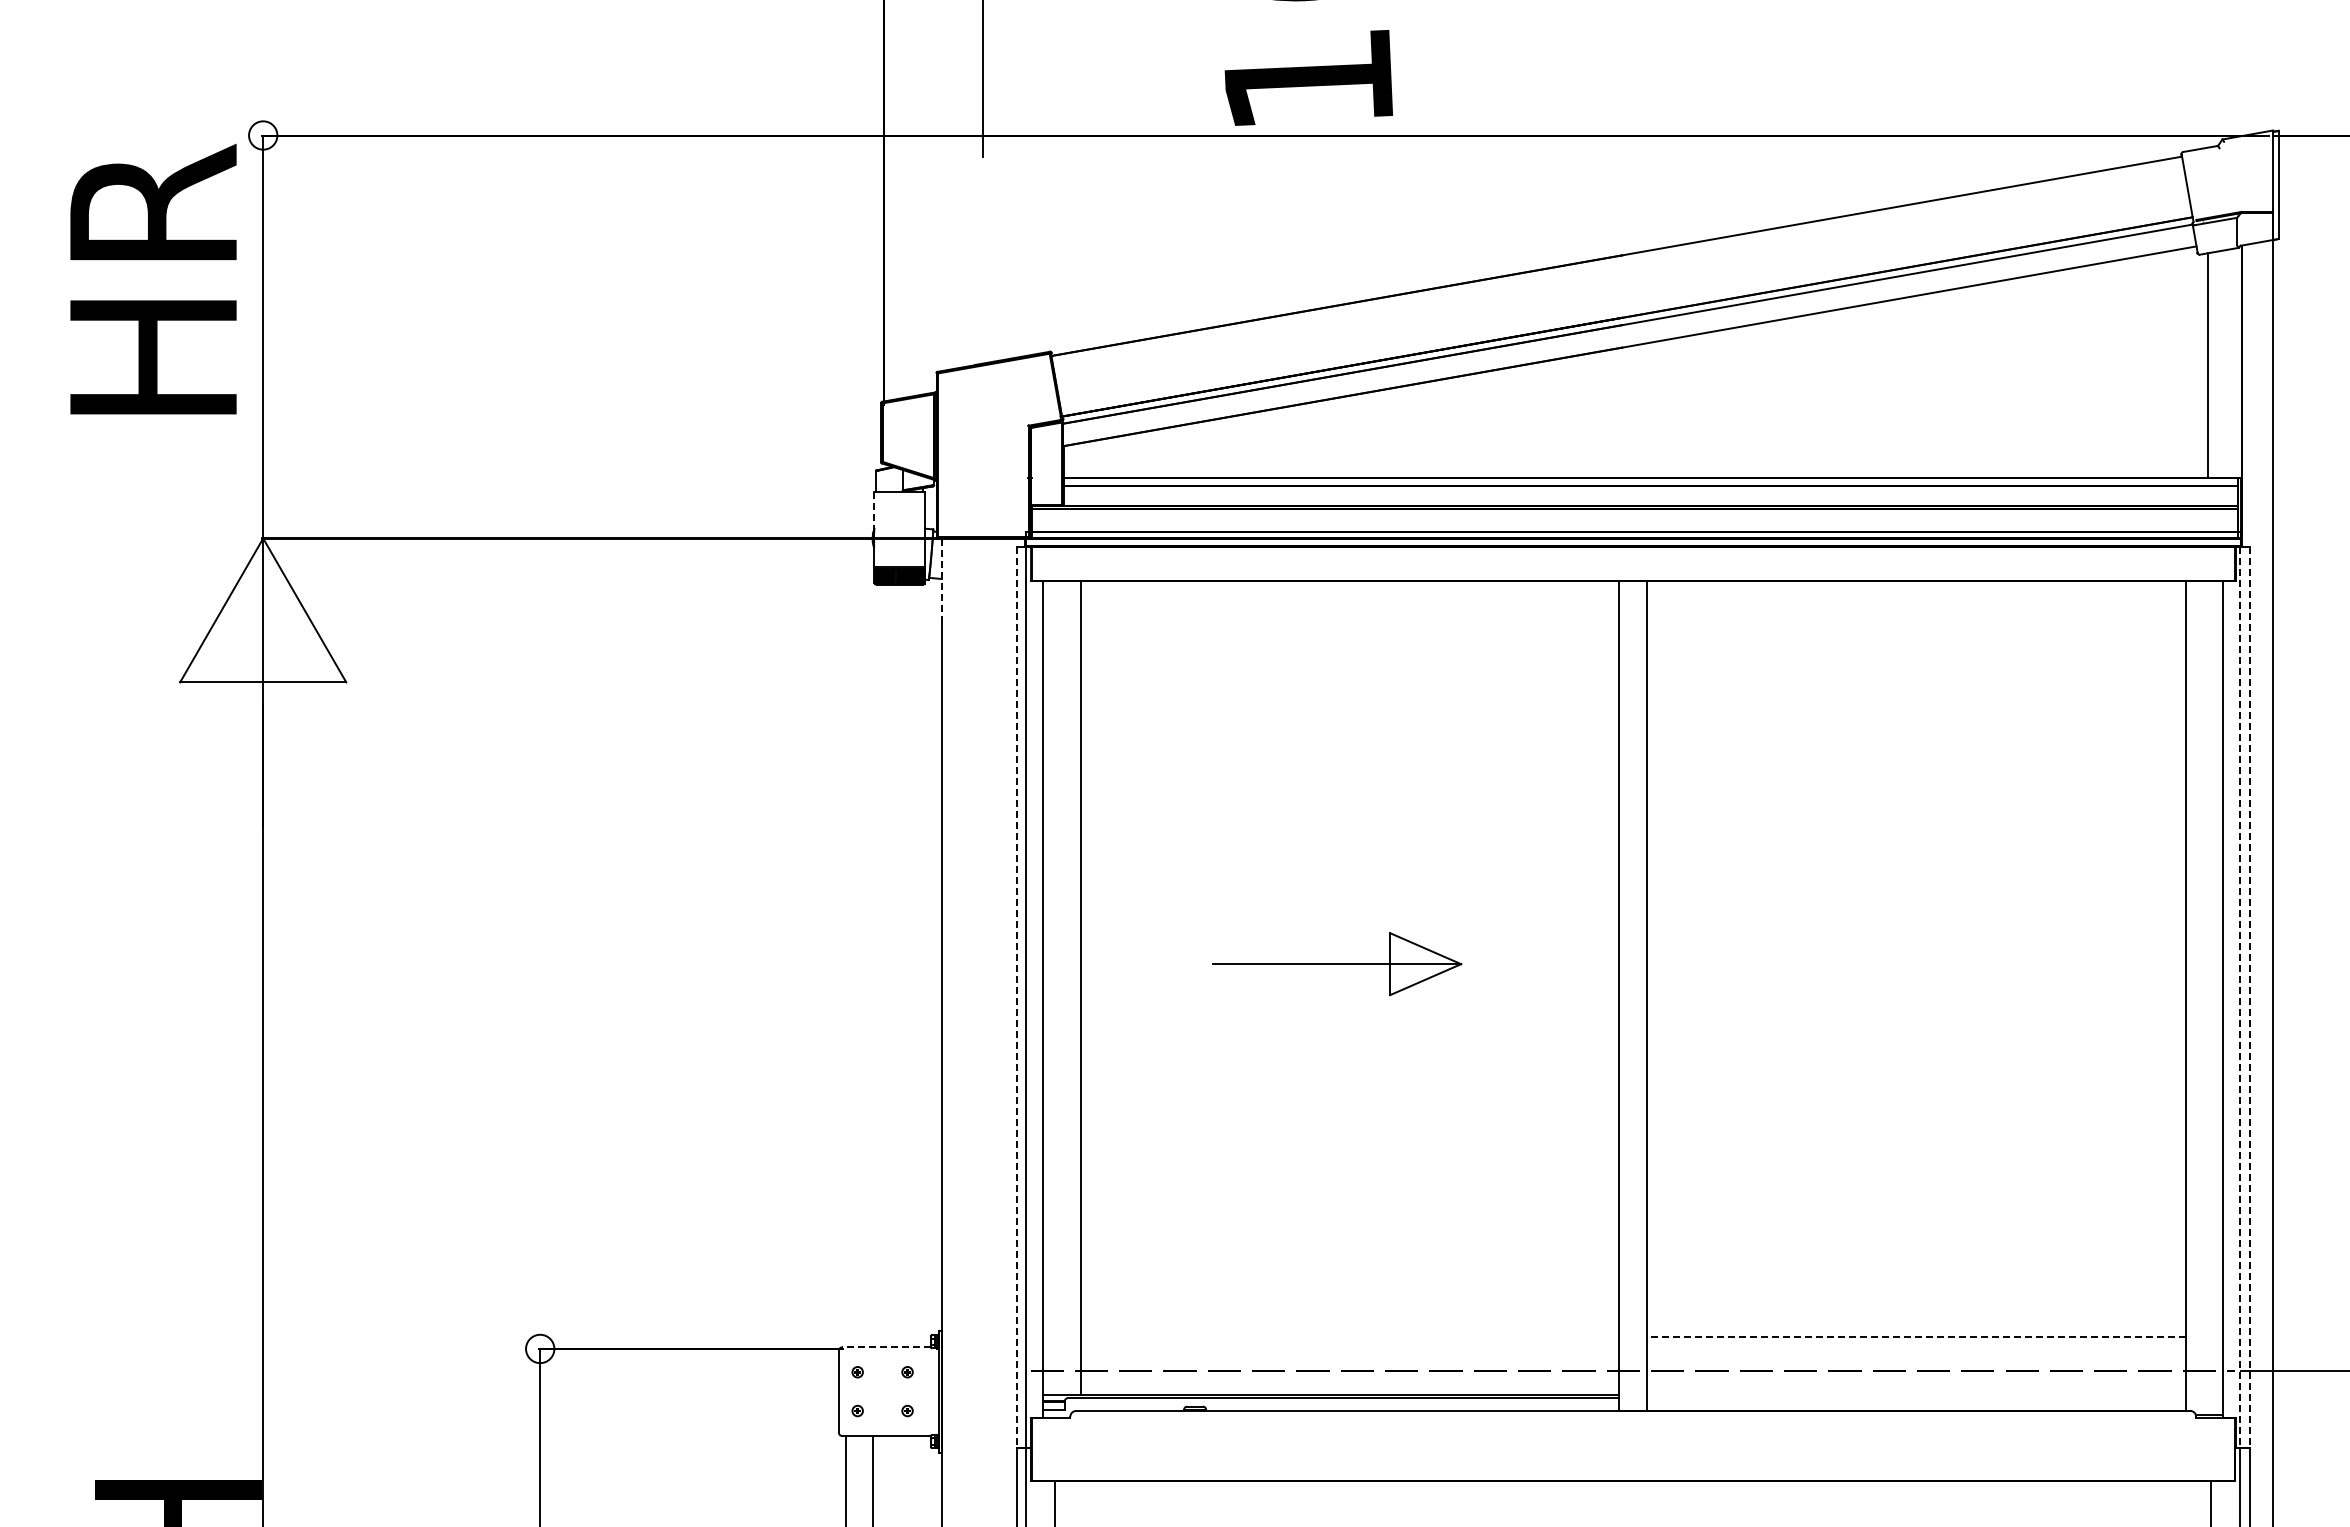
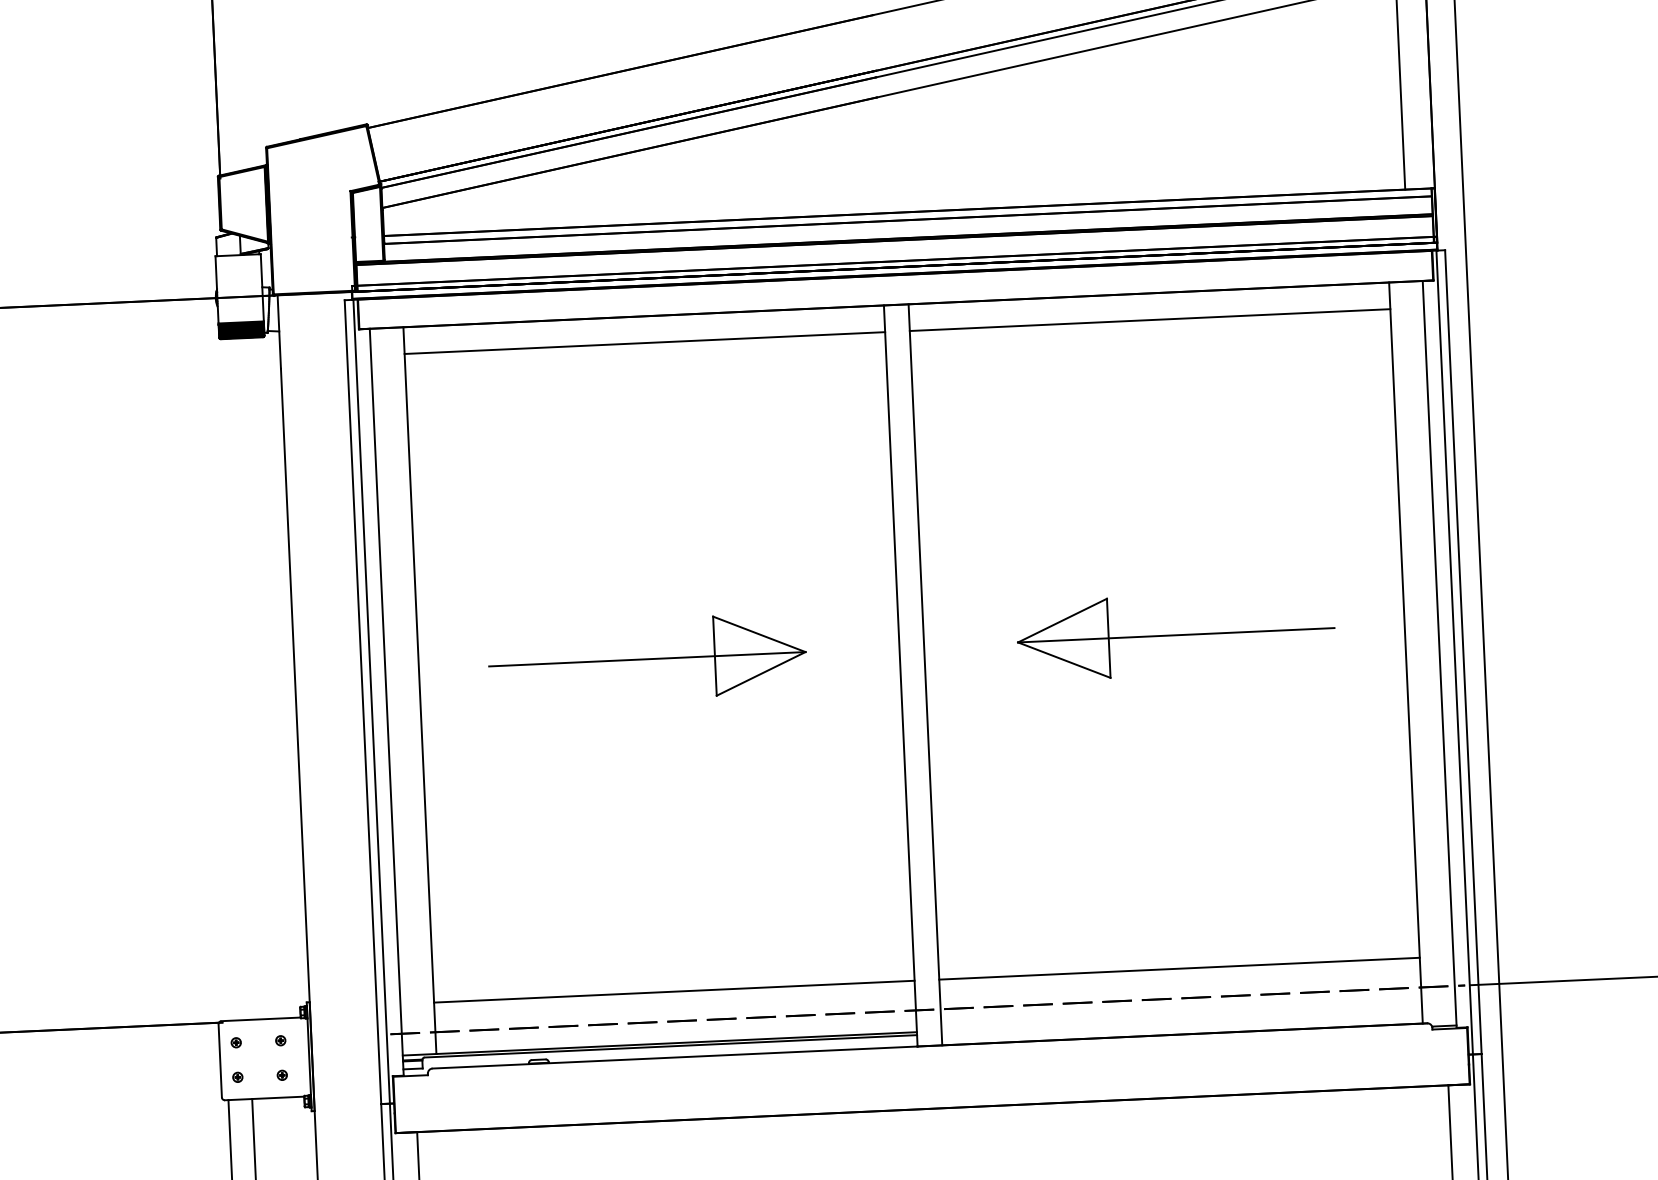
line: (874, 511) -> (216, 273), dashed -> solid
line: (941, 580) -> (278, 332), dashed -> solid
line: (1349, 610) -> (644, 343), added
line: (1916, 610) -> (1150, 320), added
part: (1337, 963) -> (647, 658), size x1.43
part: (1929, 964) -> (1176, 635), added
line: (1016, 998) -> (362, 702), dashed -> solid
line: (2240, 998) -> (1455, 653), dashed -> solid
line: (2249, 998) -> (1463, 652), dashed -> solid
line: (1349, 1337) -> (673, 991), added
line: (1915, 1337) -> (1178, 968), dashed -> solid
line: (886, 1347) -> (260, 1019), dashed -> solid

